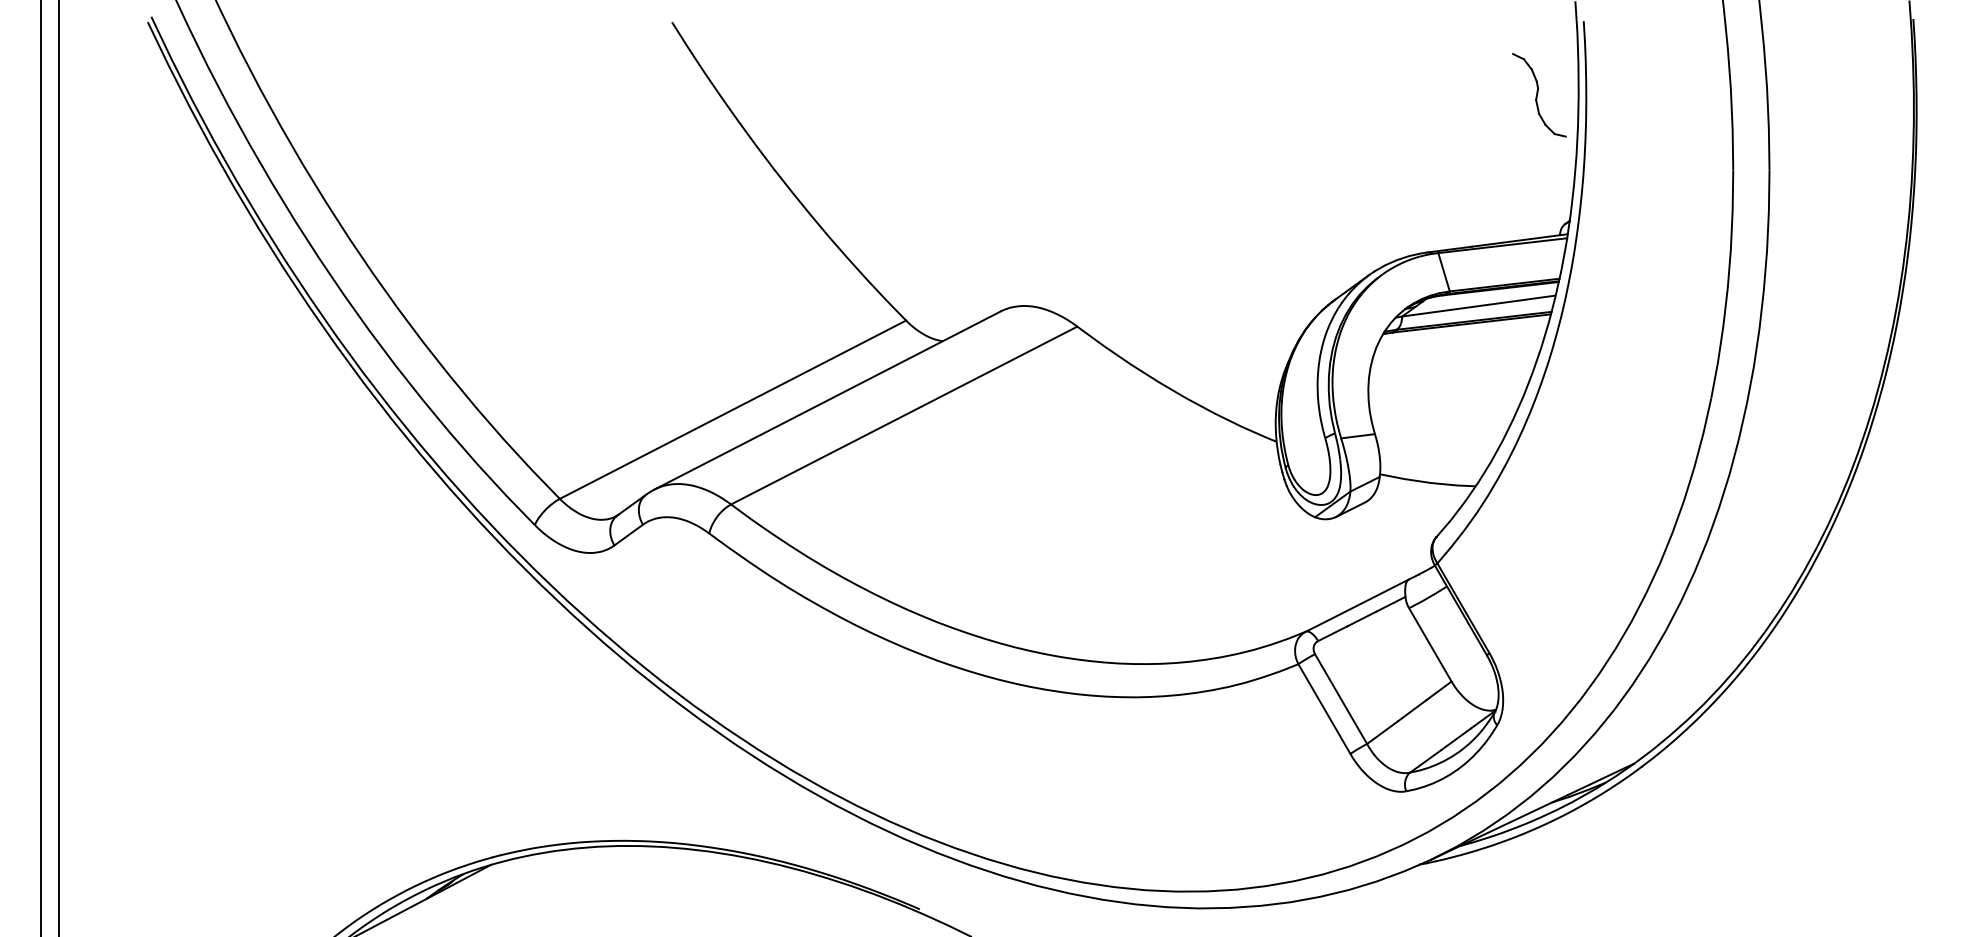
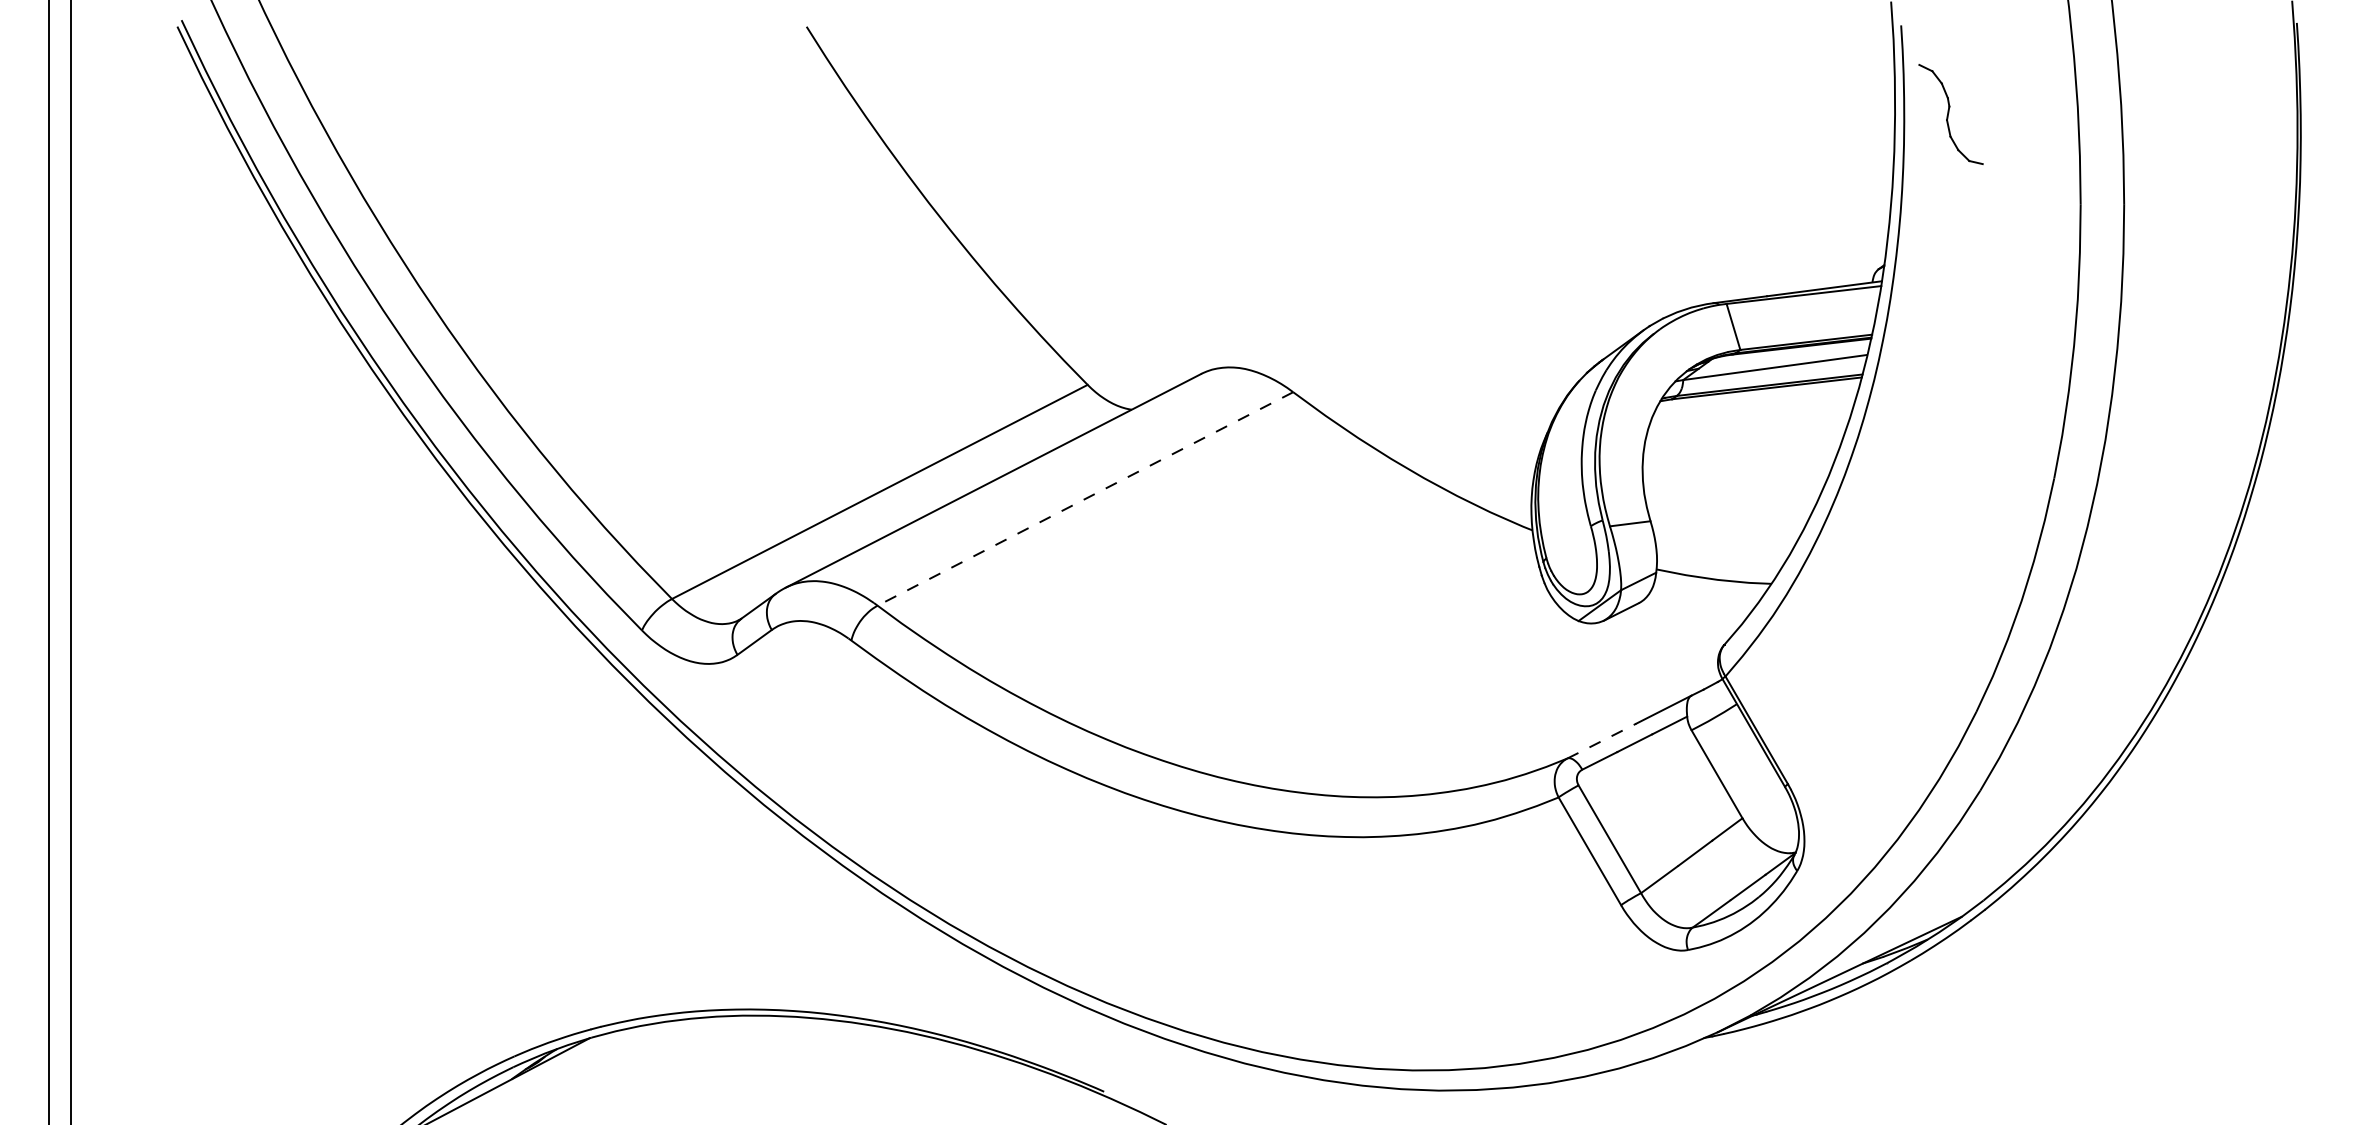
part: (1539, 95) -> (1950, 114), moved
line: (904, 415) -> (1085, 498), solid -> dashed
line: (1334, 617) -> (1601, 741), solid -> dashed

